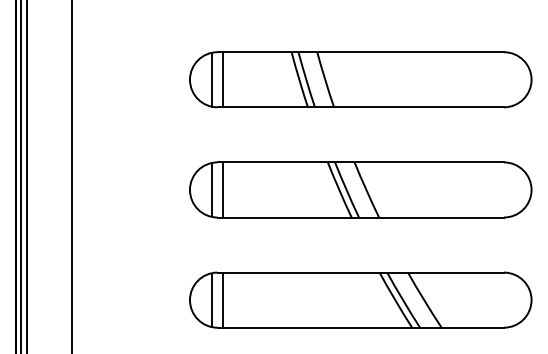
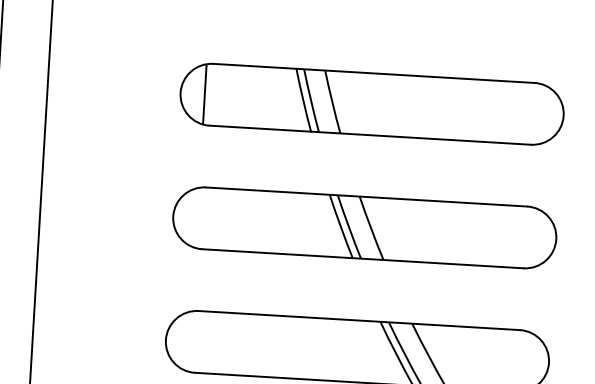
line: (223, 79) -> (218, 94), removed
line: (211, 189) -> (197, 217), removed
line: (223, 189) -> (210, 218), removed
line: (211, 299) -> (190, 340), removed
line: (223, 299) -> (203, 341), removed

